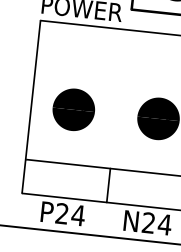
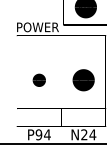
part: (74, 110) -> (39, 80), size x0.6
text: (61, 213) -> (38, 134), P24 -> P94

